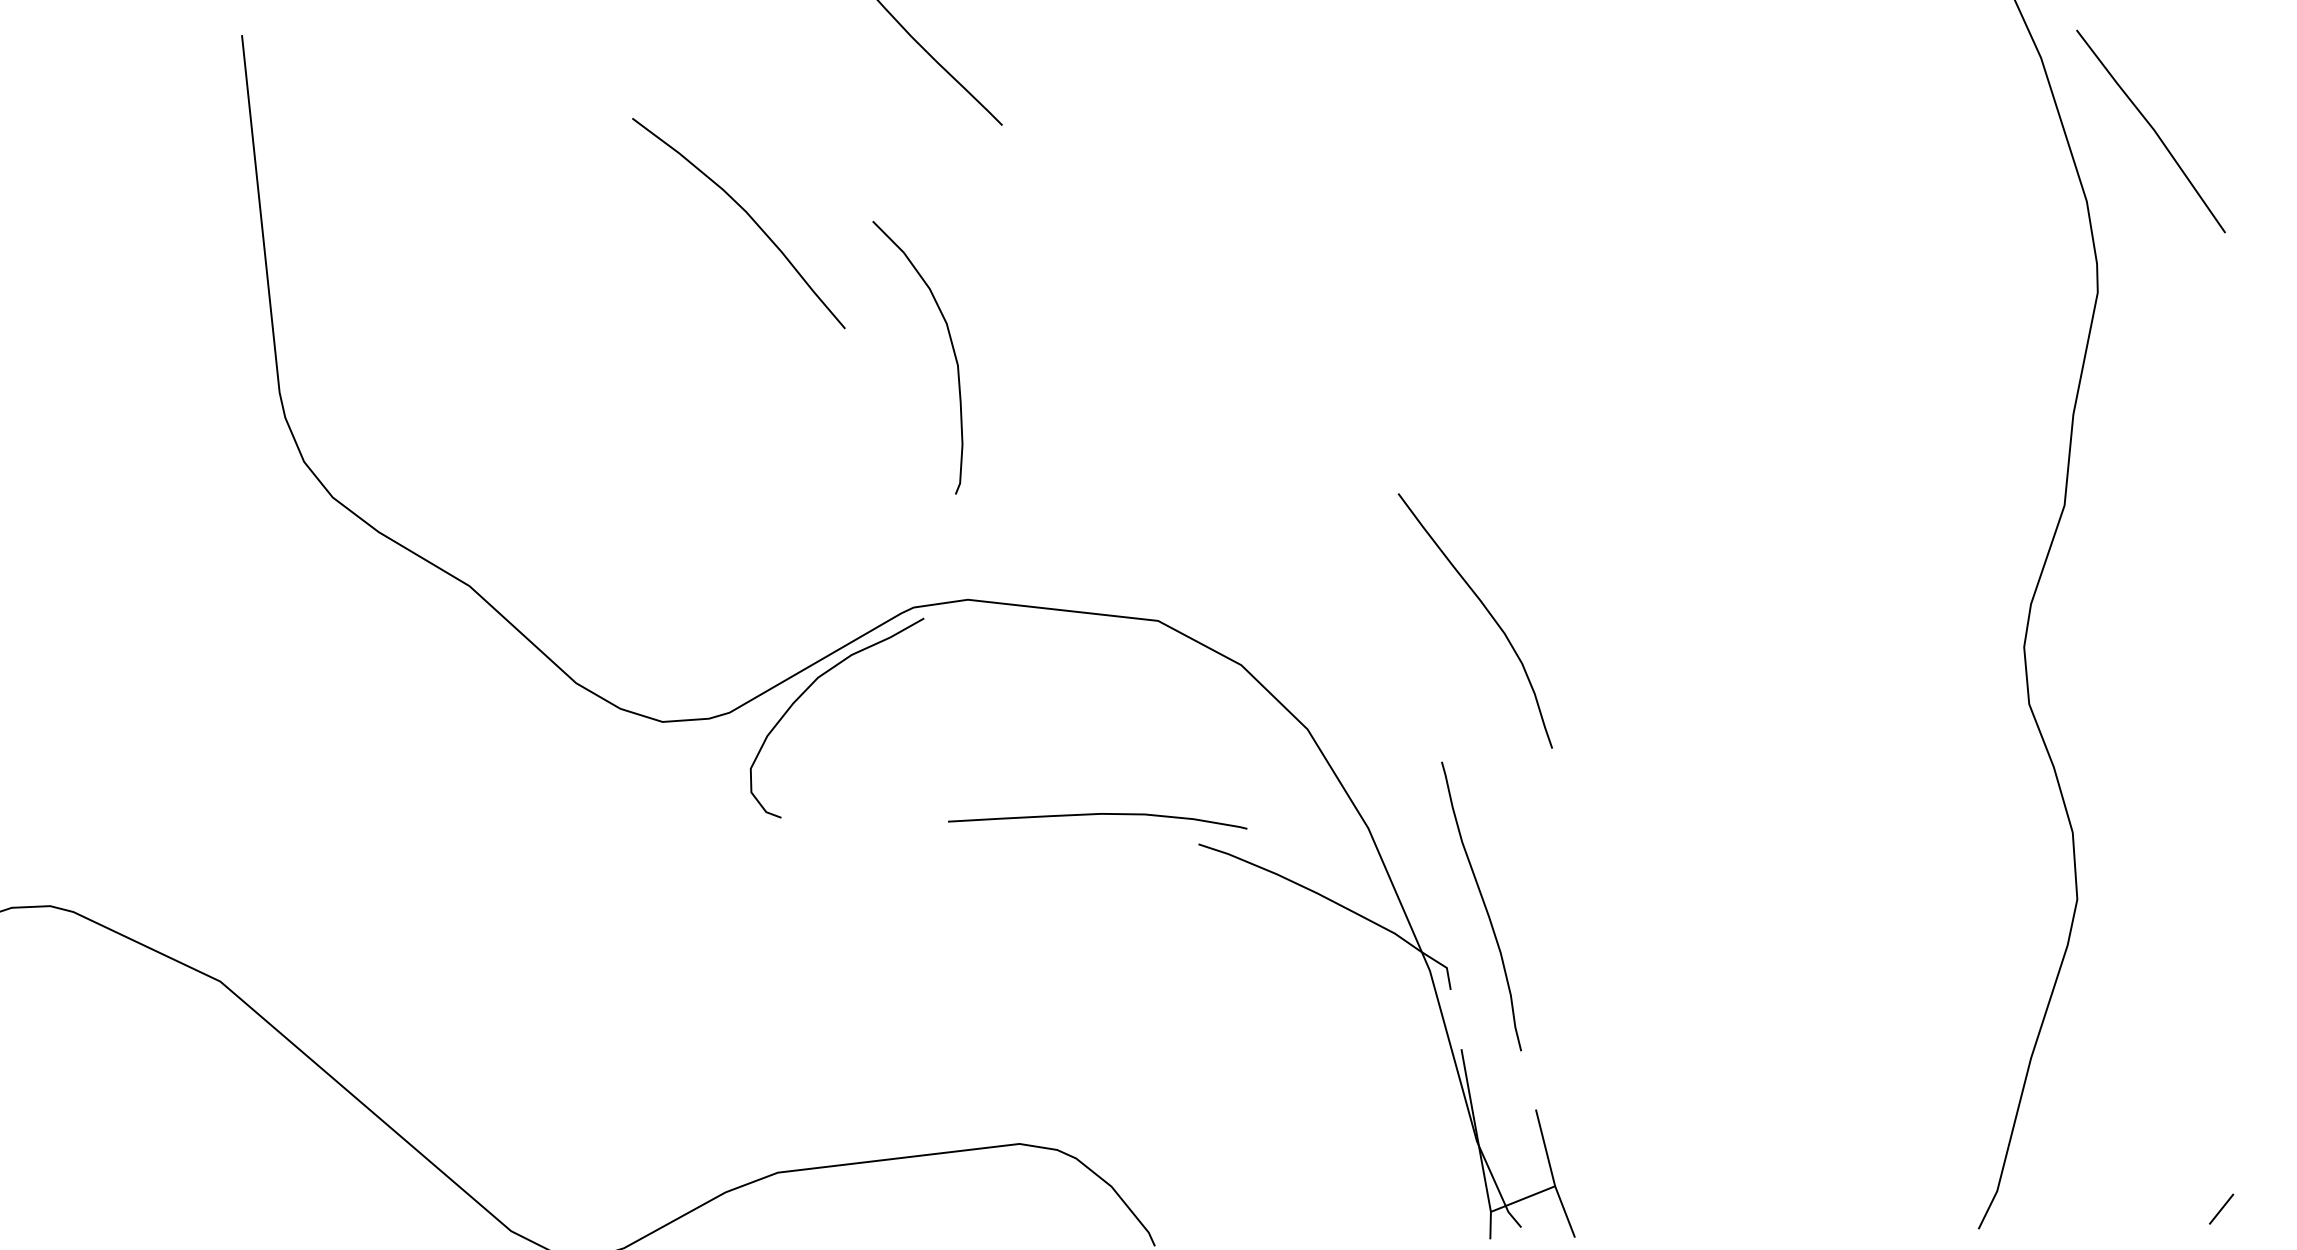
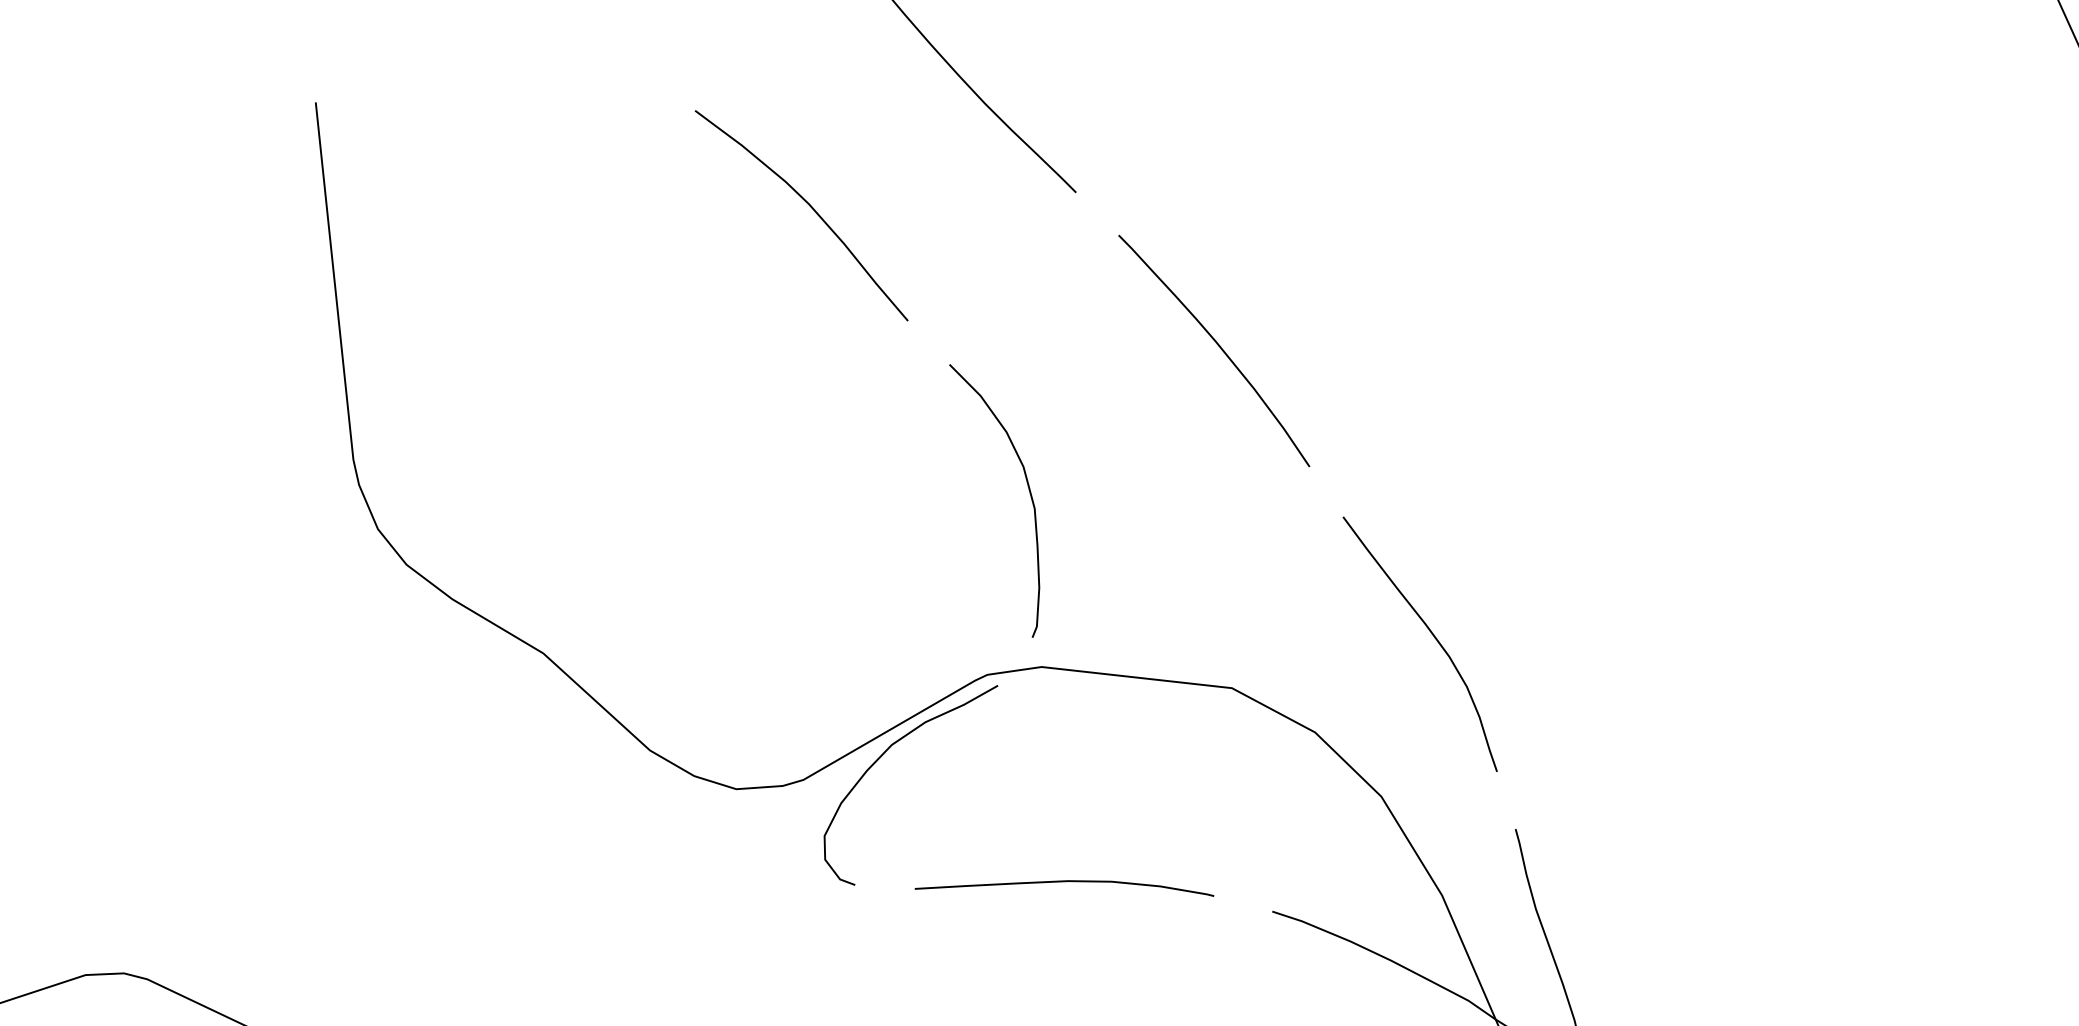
curve: (748, 216) -> (811, 208), moved
curve: (1145, 280) -> (1219, 347), added
curve: (952, 349) -> (1029, 492), moved
curve: (1485, 609) -> (1430, 632), moved
curve: (1094, 815) -> (1061, 882), moved

